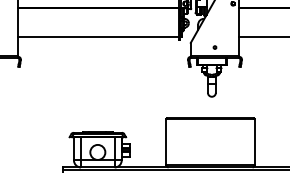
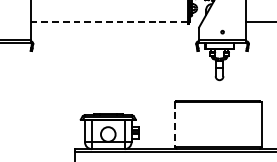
line: (99, 37) -> (109, 22), solid -> dashed
line: (165, 141) -> (174, 123), solid -> dashed

